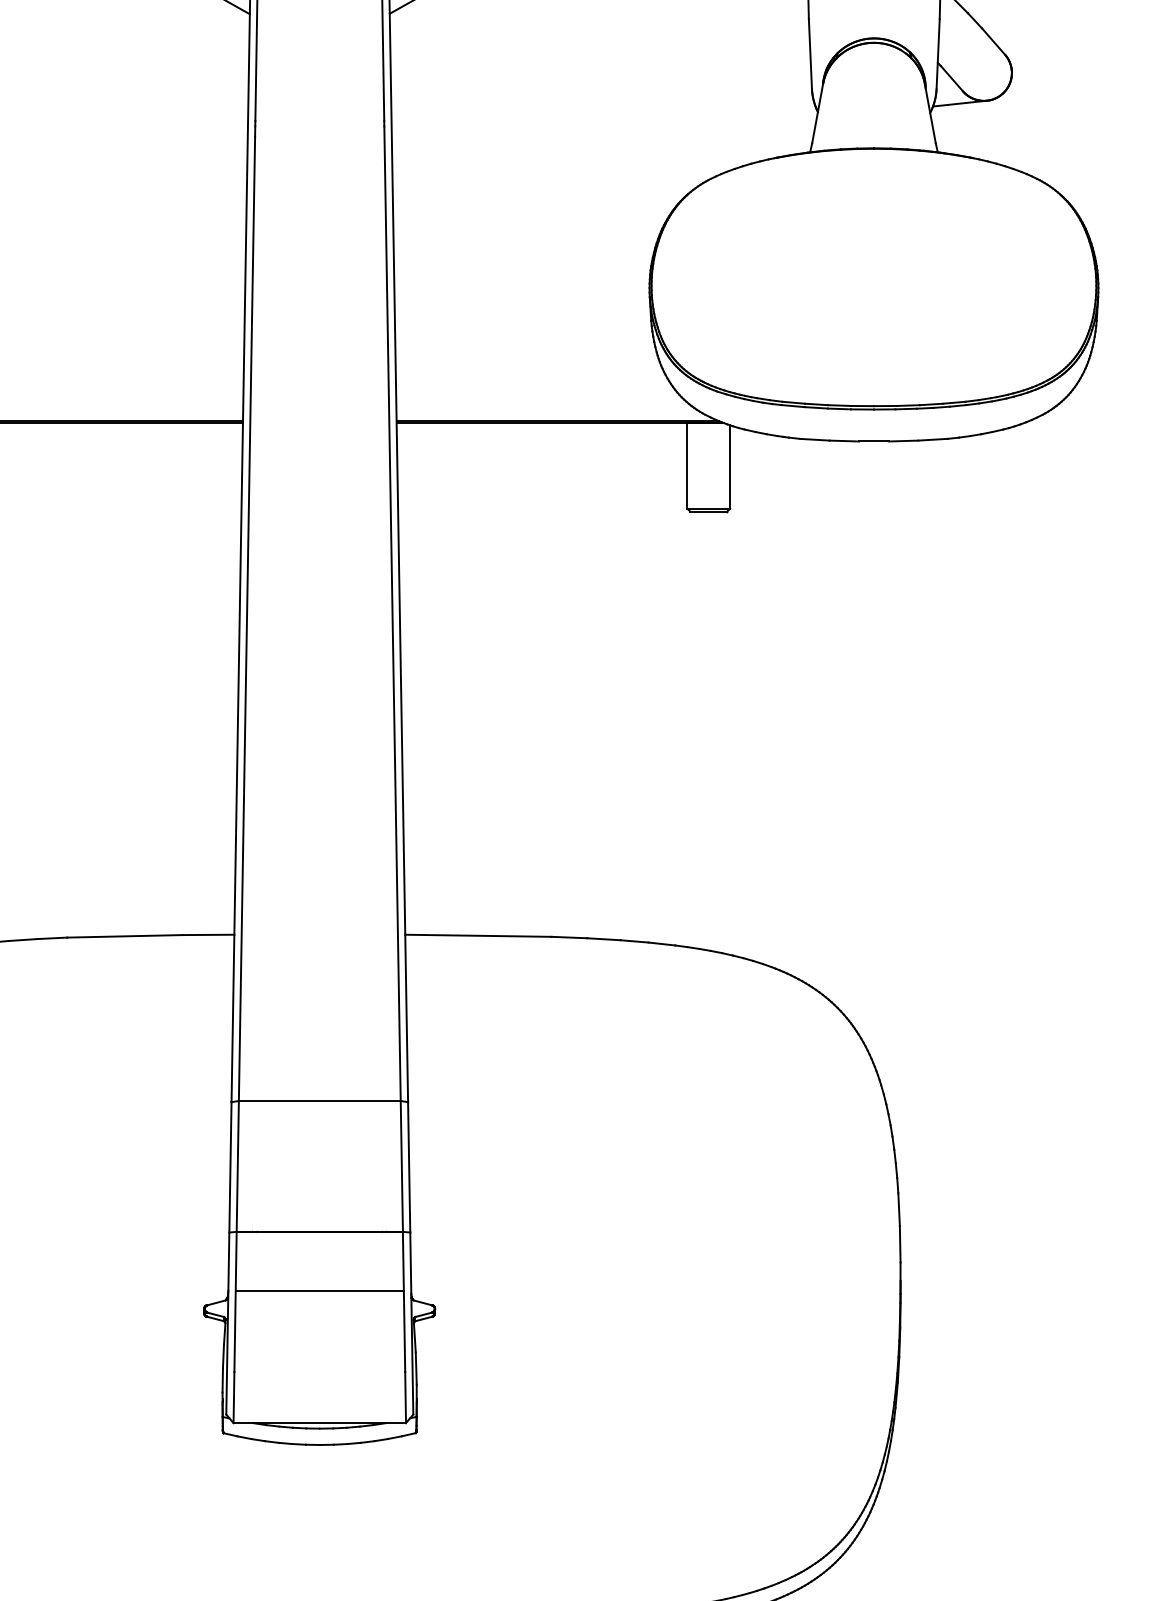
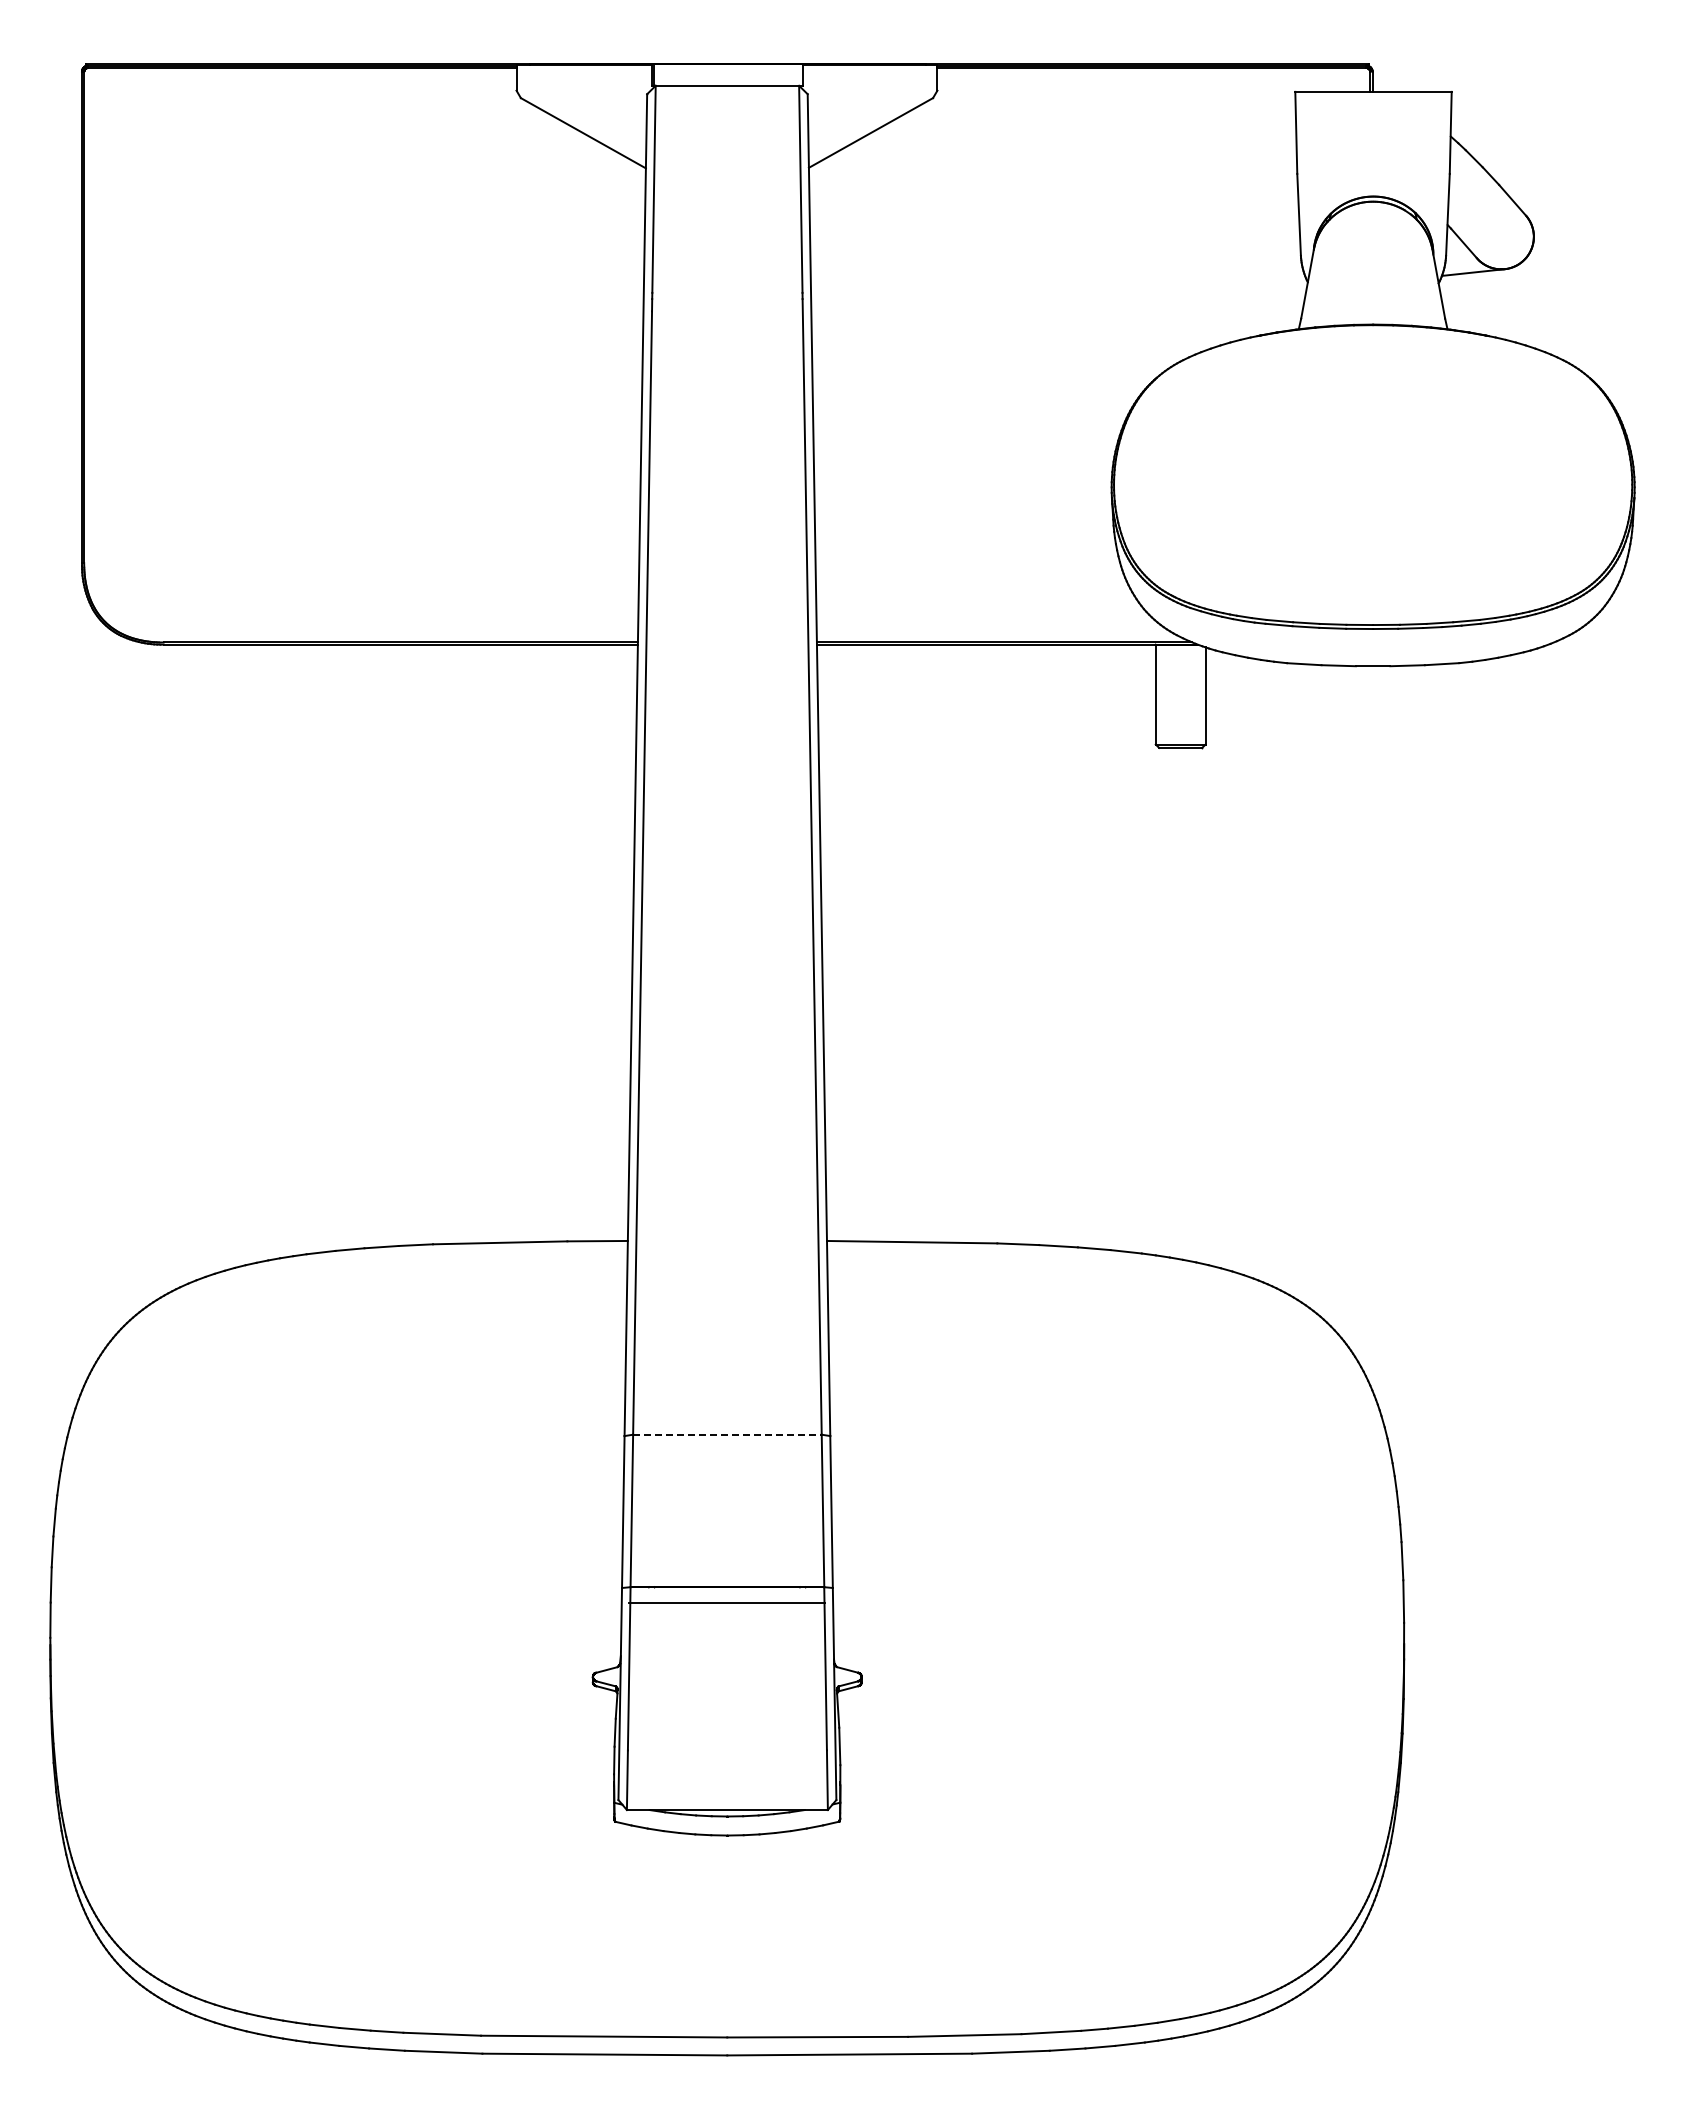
line: (319, 1100) -> (727, 1434), solid -> dashed
line: (319, 1290) -> (727, 1602), moved

